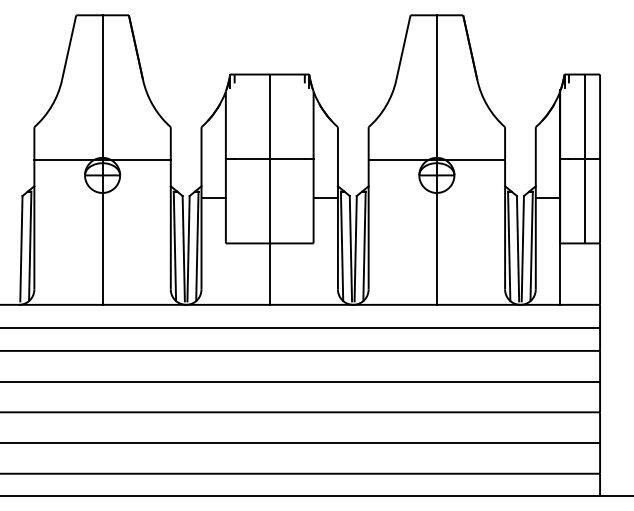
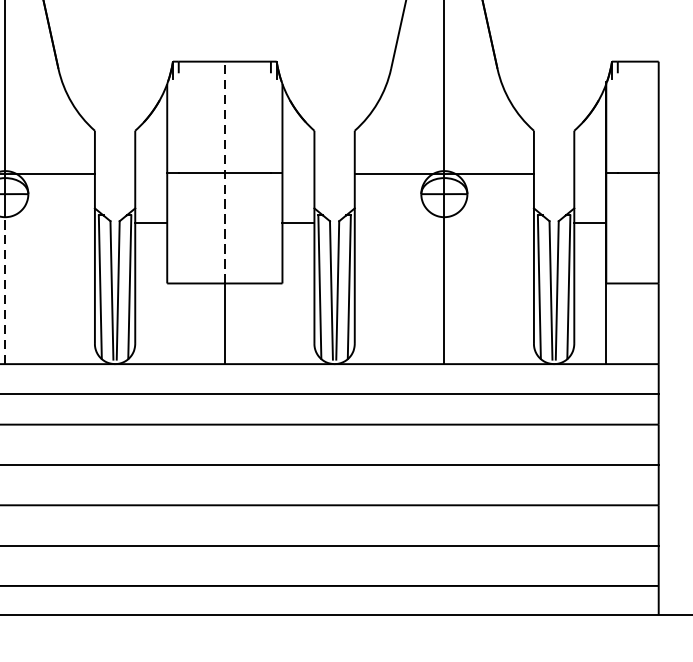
line: (269, 158) -> (224, 171), solid -> dashed
line: (584, 158) -> (638, 171), removed
line: (102, 248) -> (5, 290), solid -> dashed

